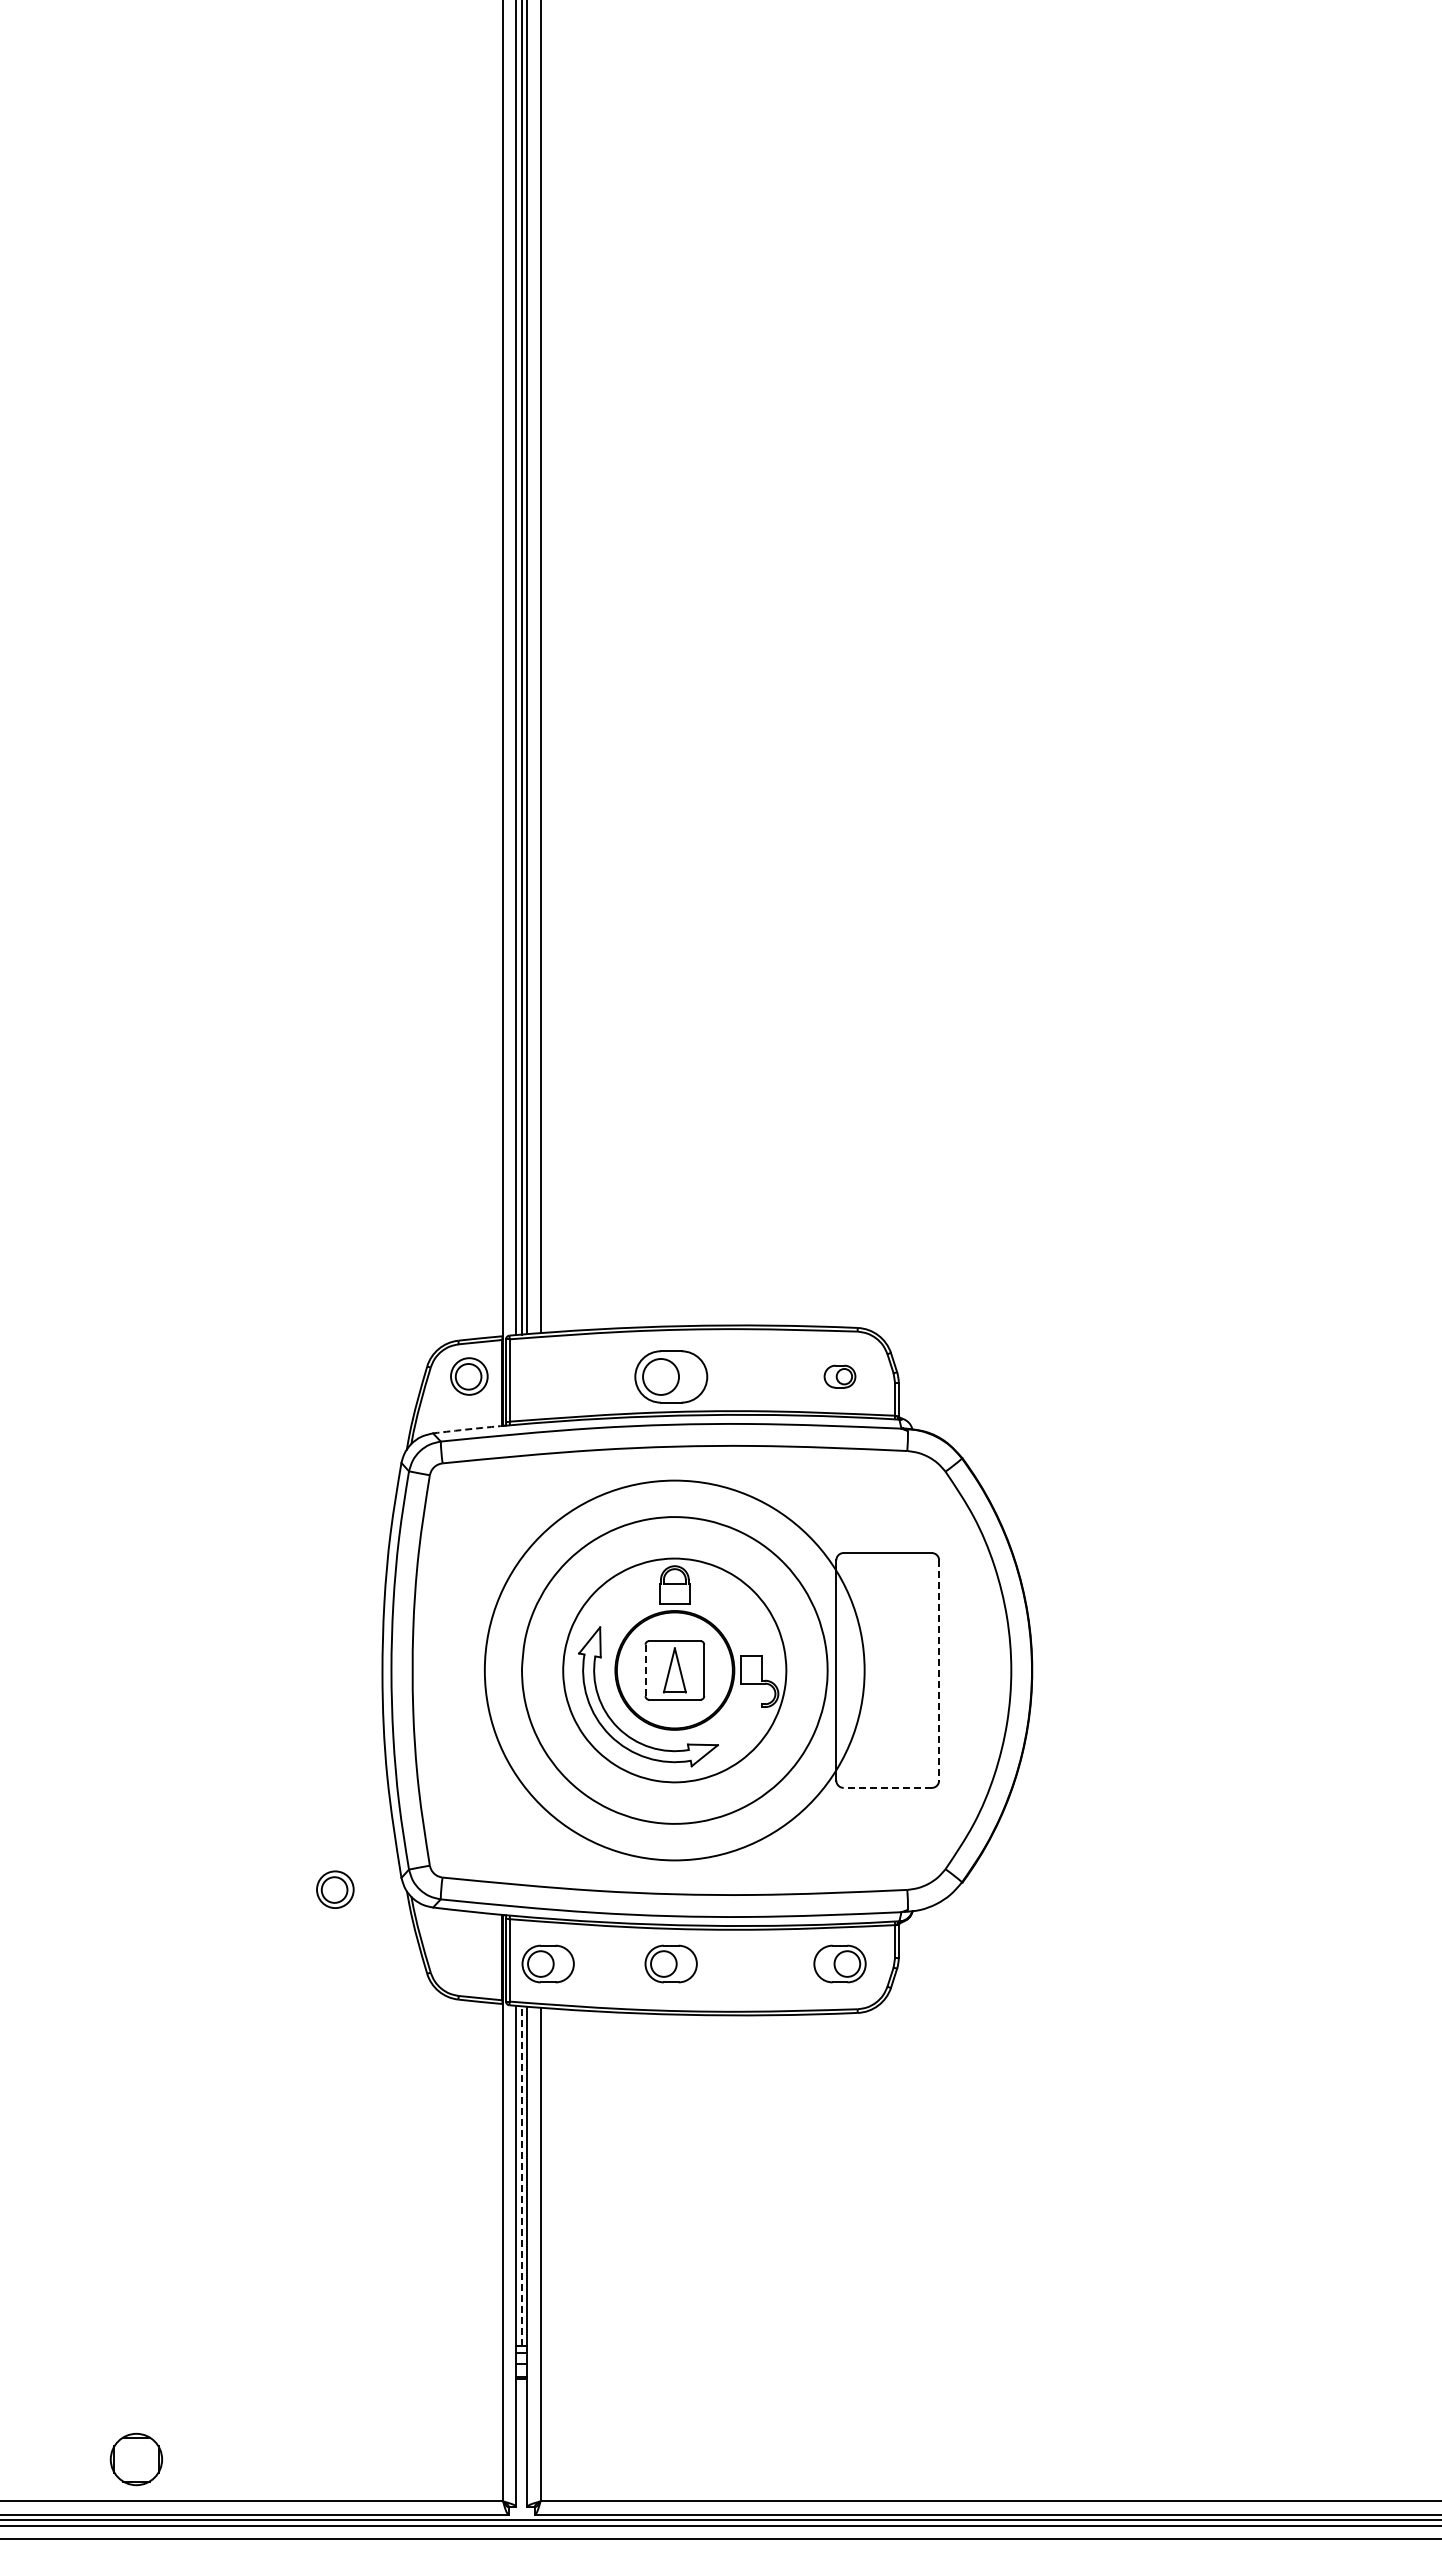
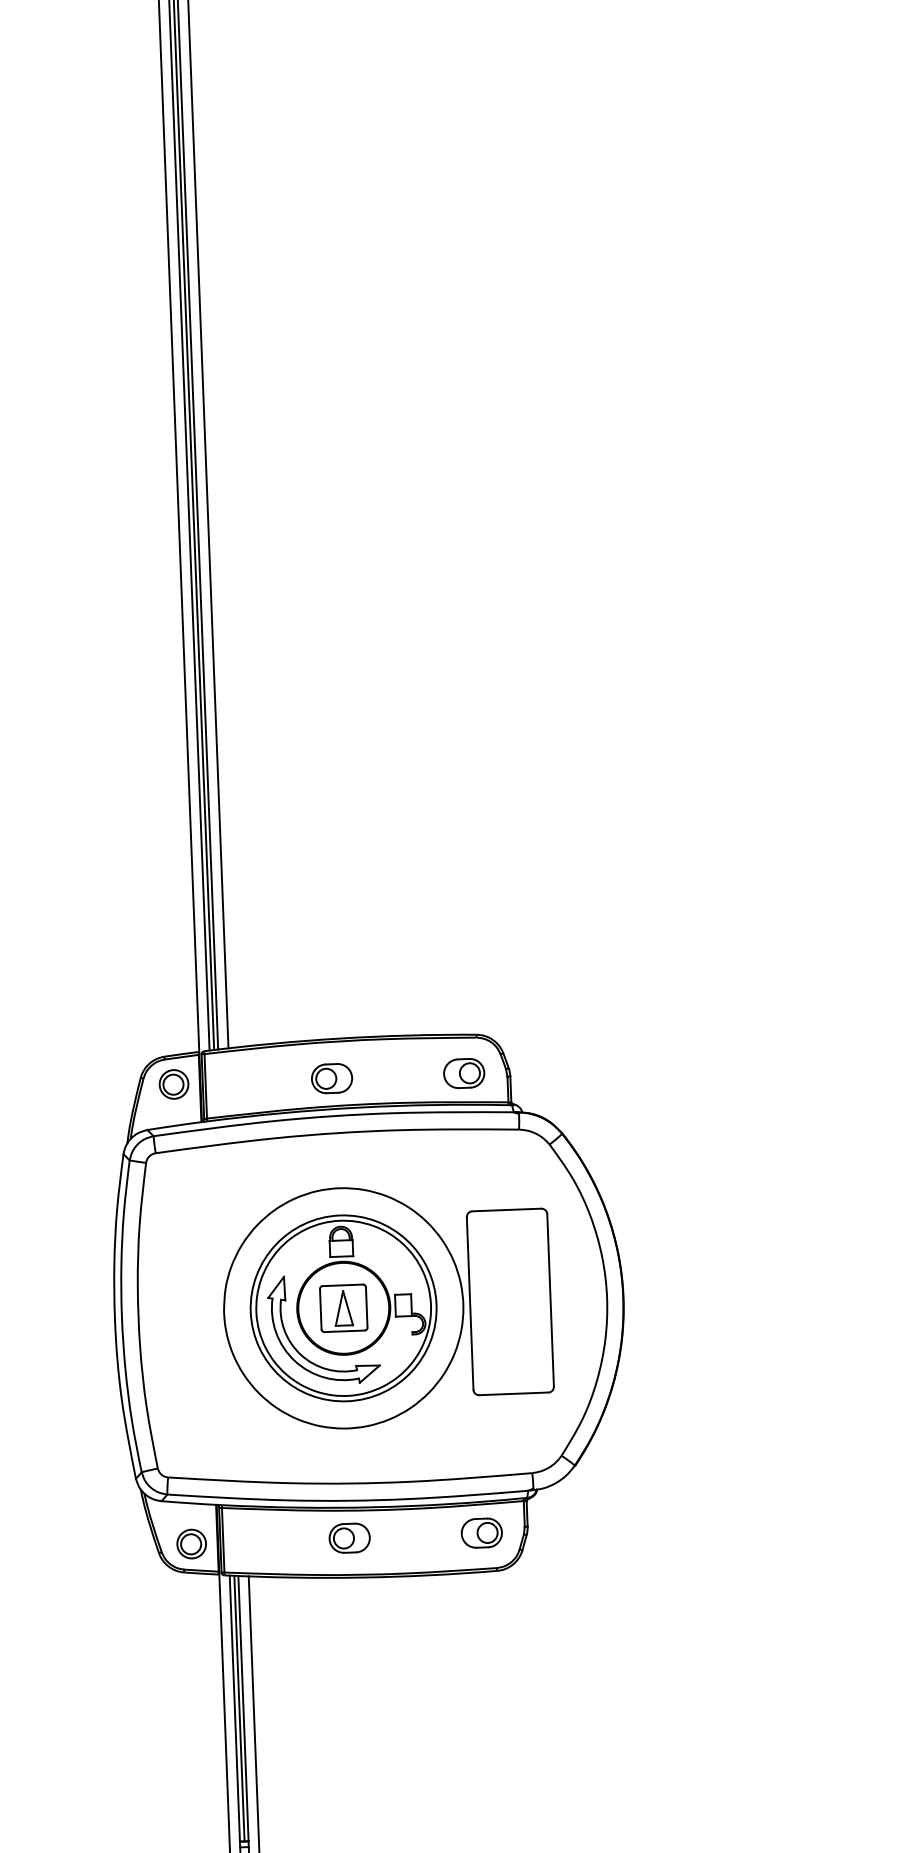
part: (670, 1376) -> (331, 1078), size x0.71
part: (839, 1376) -> (463, 1073), size x1.67
arc: (469, 1429) -> (175, 1125), dashed -> solid
line: (645, 1670) -> (320, 1309), dashed -> solid
circle: (674, 1670) -> (343, 1308), size x0.62
line: (939, 1670) -> (550, 1300), dashed -> solid
line: (887, 1787) -> (513, 1393), dashed -> solid
part: (335, 1889) -> (191, 1543), moved
part: (547, 1963) -> (252, 1541), removed
line: (522, 2176) -> (239, 1709), dashed -> solid

